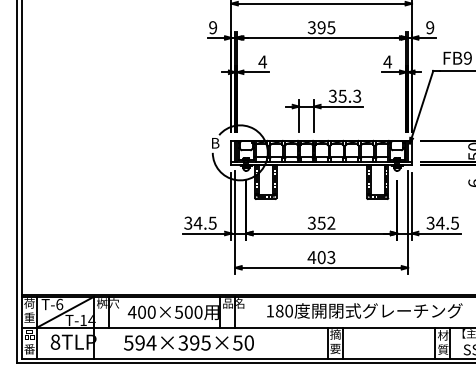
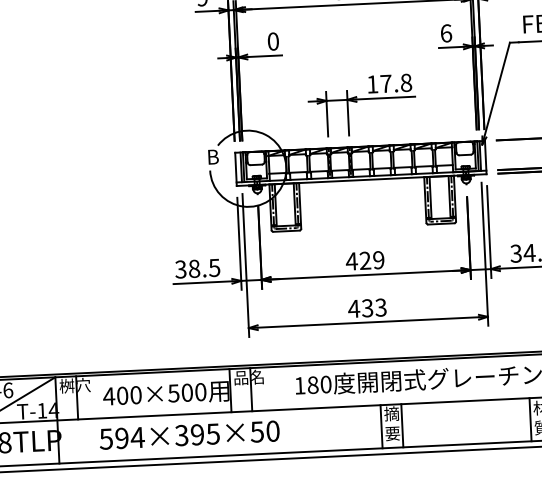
text: (262, 61) -> (272, 40), 4 -> 0
text: (387, 61) -> (445, 32), 4 -> 6
text: (344, 95) -> (388, 82), 35.3 -> 17.8
text: (197, 222) -> (193, 267), 34.5 -> 38.5
text: (321, 222) -> (365, 259), 352 -> 429
text: (321, 257) -> (367, 308), 403 -> 433

